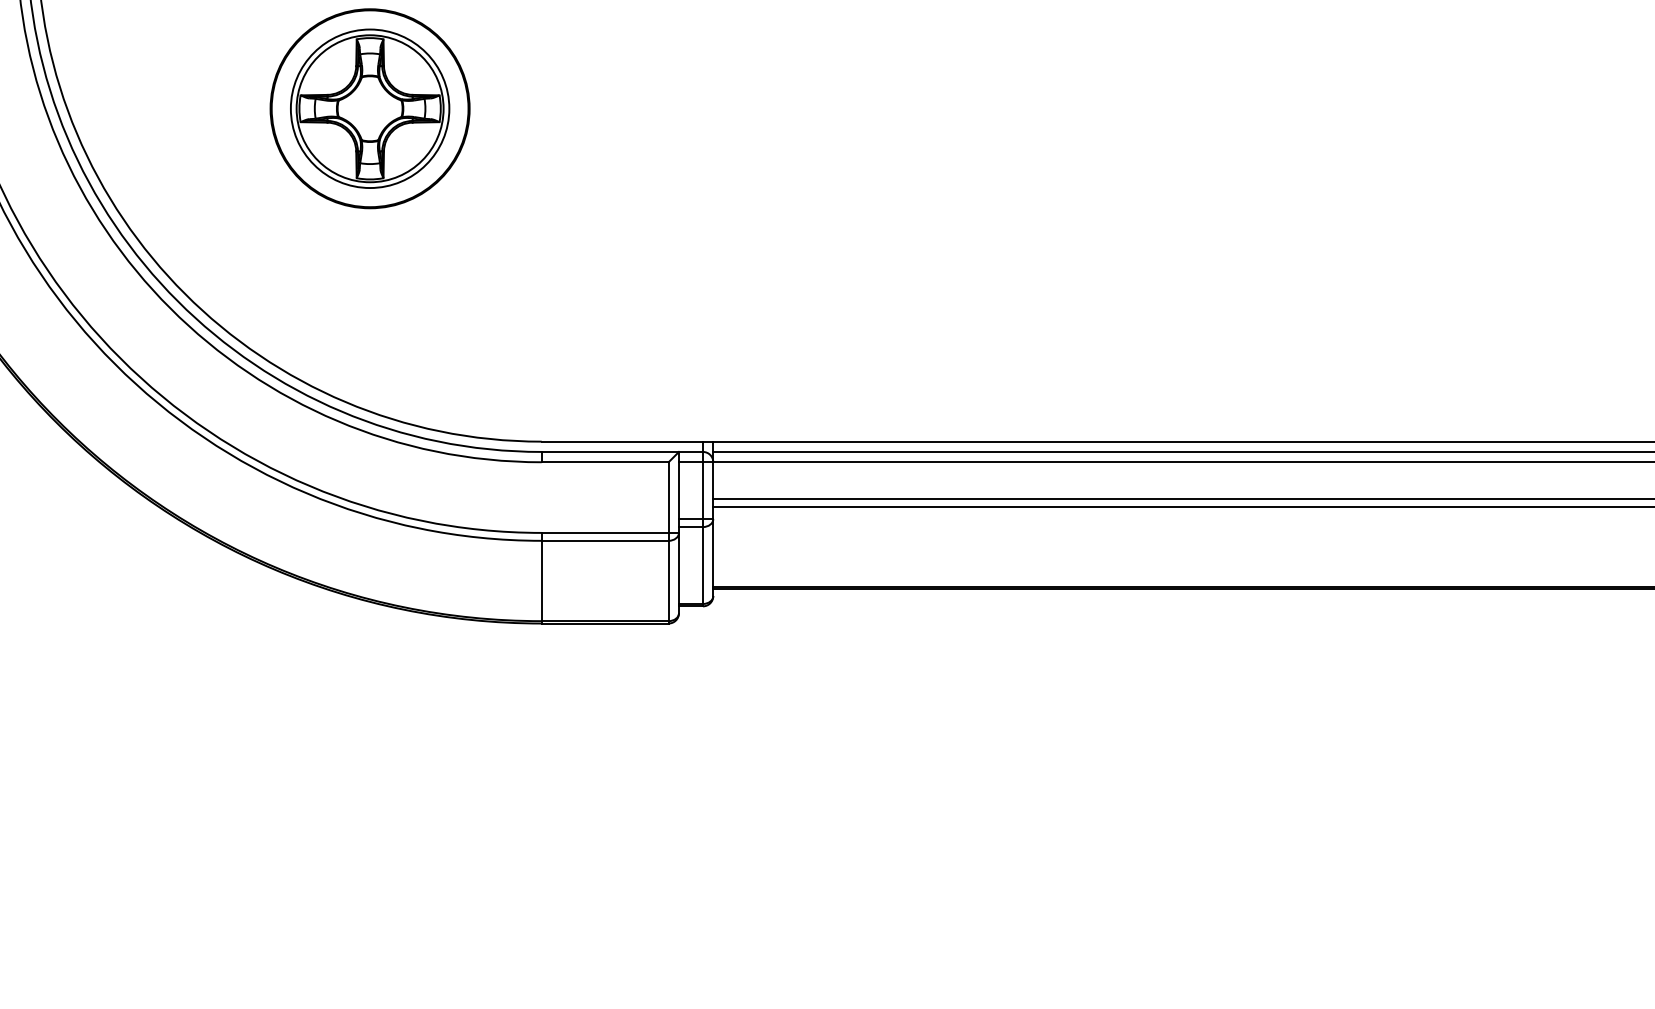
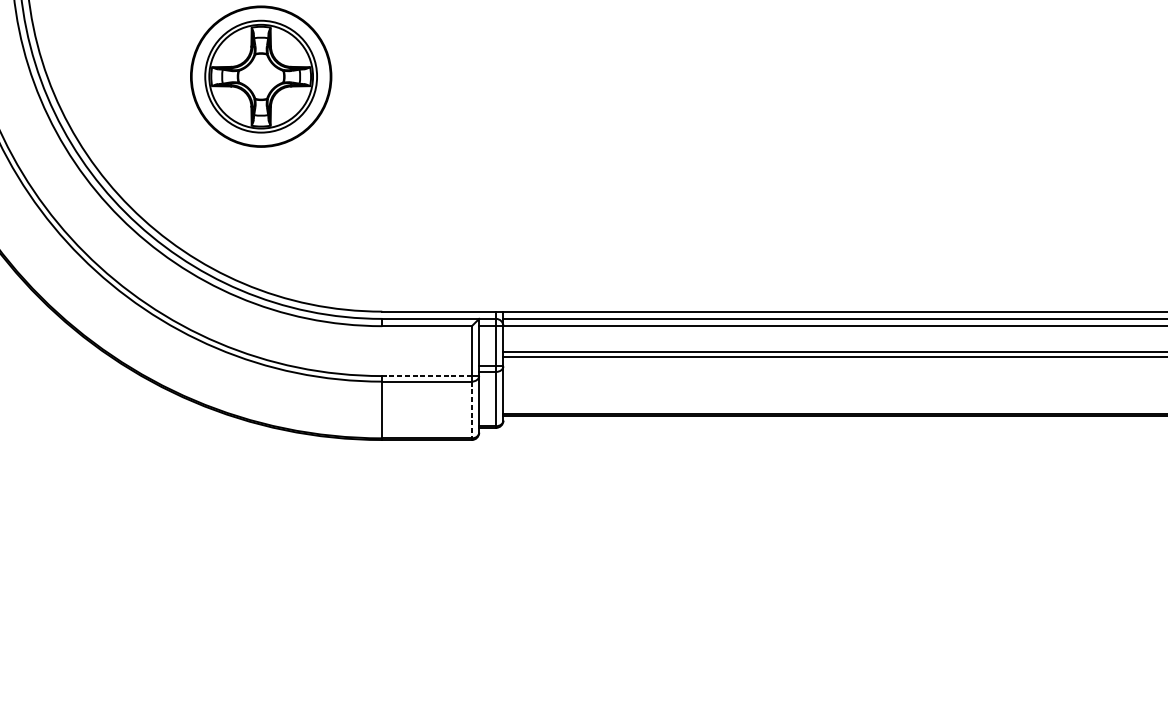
line: (604, 532) -> (426, 375), solid -> dashed
line: (668, 581) -> (471, 410), solid -> dashed

